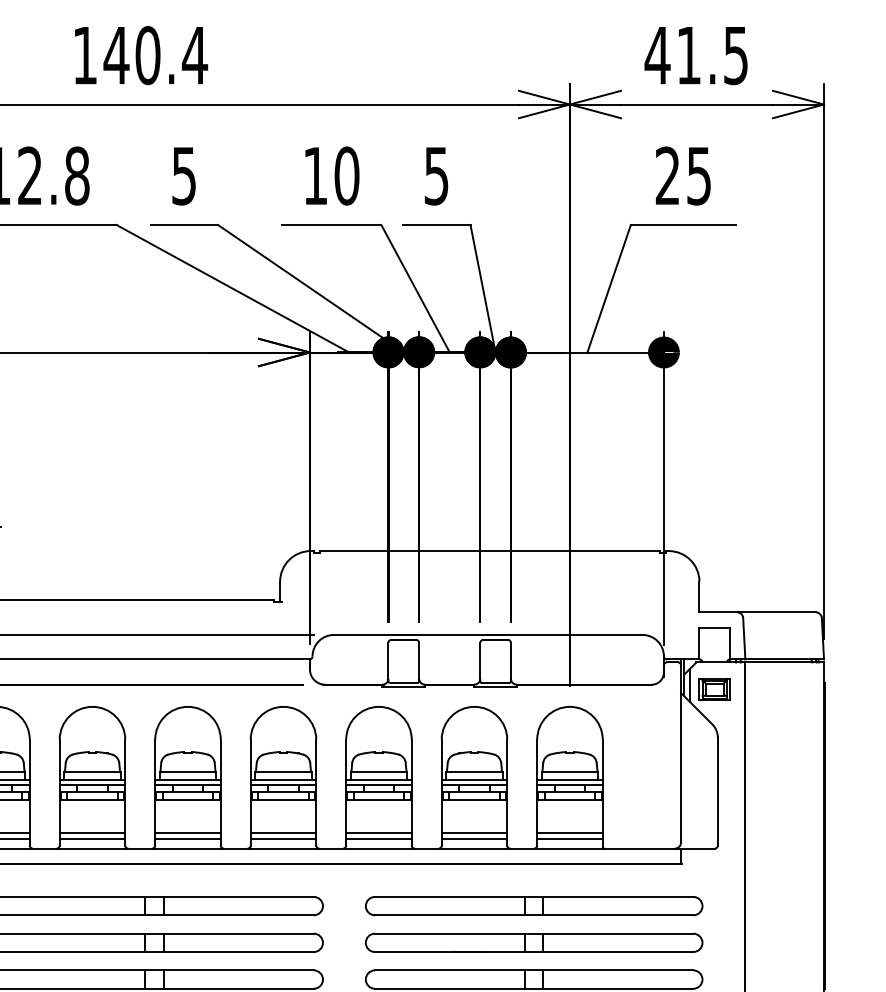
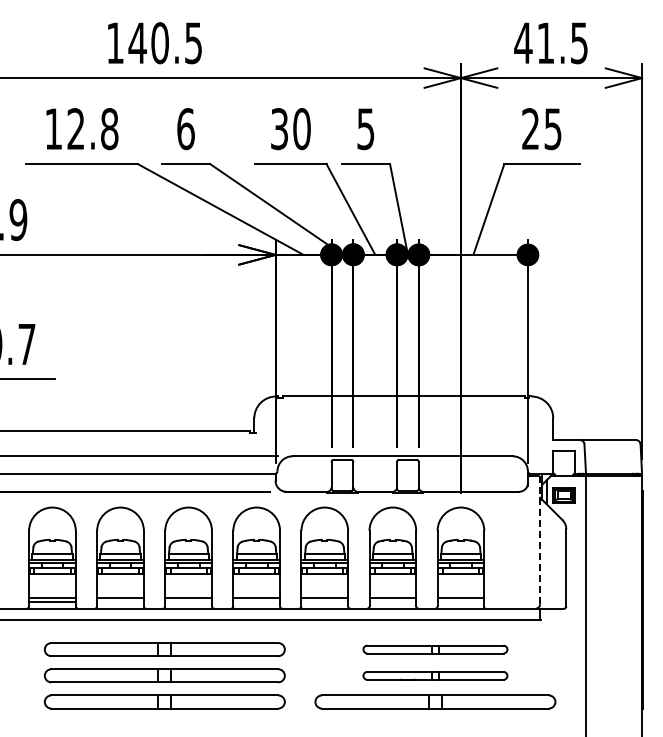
text: (194, 55) -> (193, 43), 140.4 -> 140.5
text: (183, 176) -> (185, 129), 5 -> 6
text: (315, 176) -> (279, 129), 10 -> 30
line: (681, 750) -> (540, 538), solid -> dashed
line: (92, 840) -> (120, 602), removed
line: (187, 840) -> (188, 602), removed
line: (283, 840) -> (256, 602), removed
line: (378, 840) -> (324, 602), removed
line: (473, 840) -> (392, 602), removed
line: (569, 840) -> (460, 602), removed
part: (534, 905) -> (435, 649), size x0.6
part: (534, 942) -> (435, 675), size x0.6

